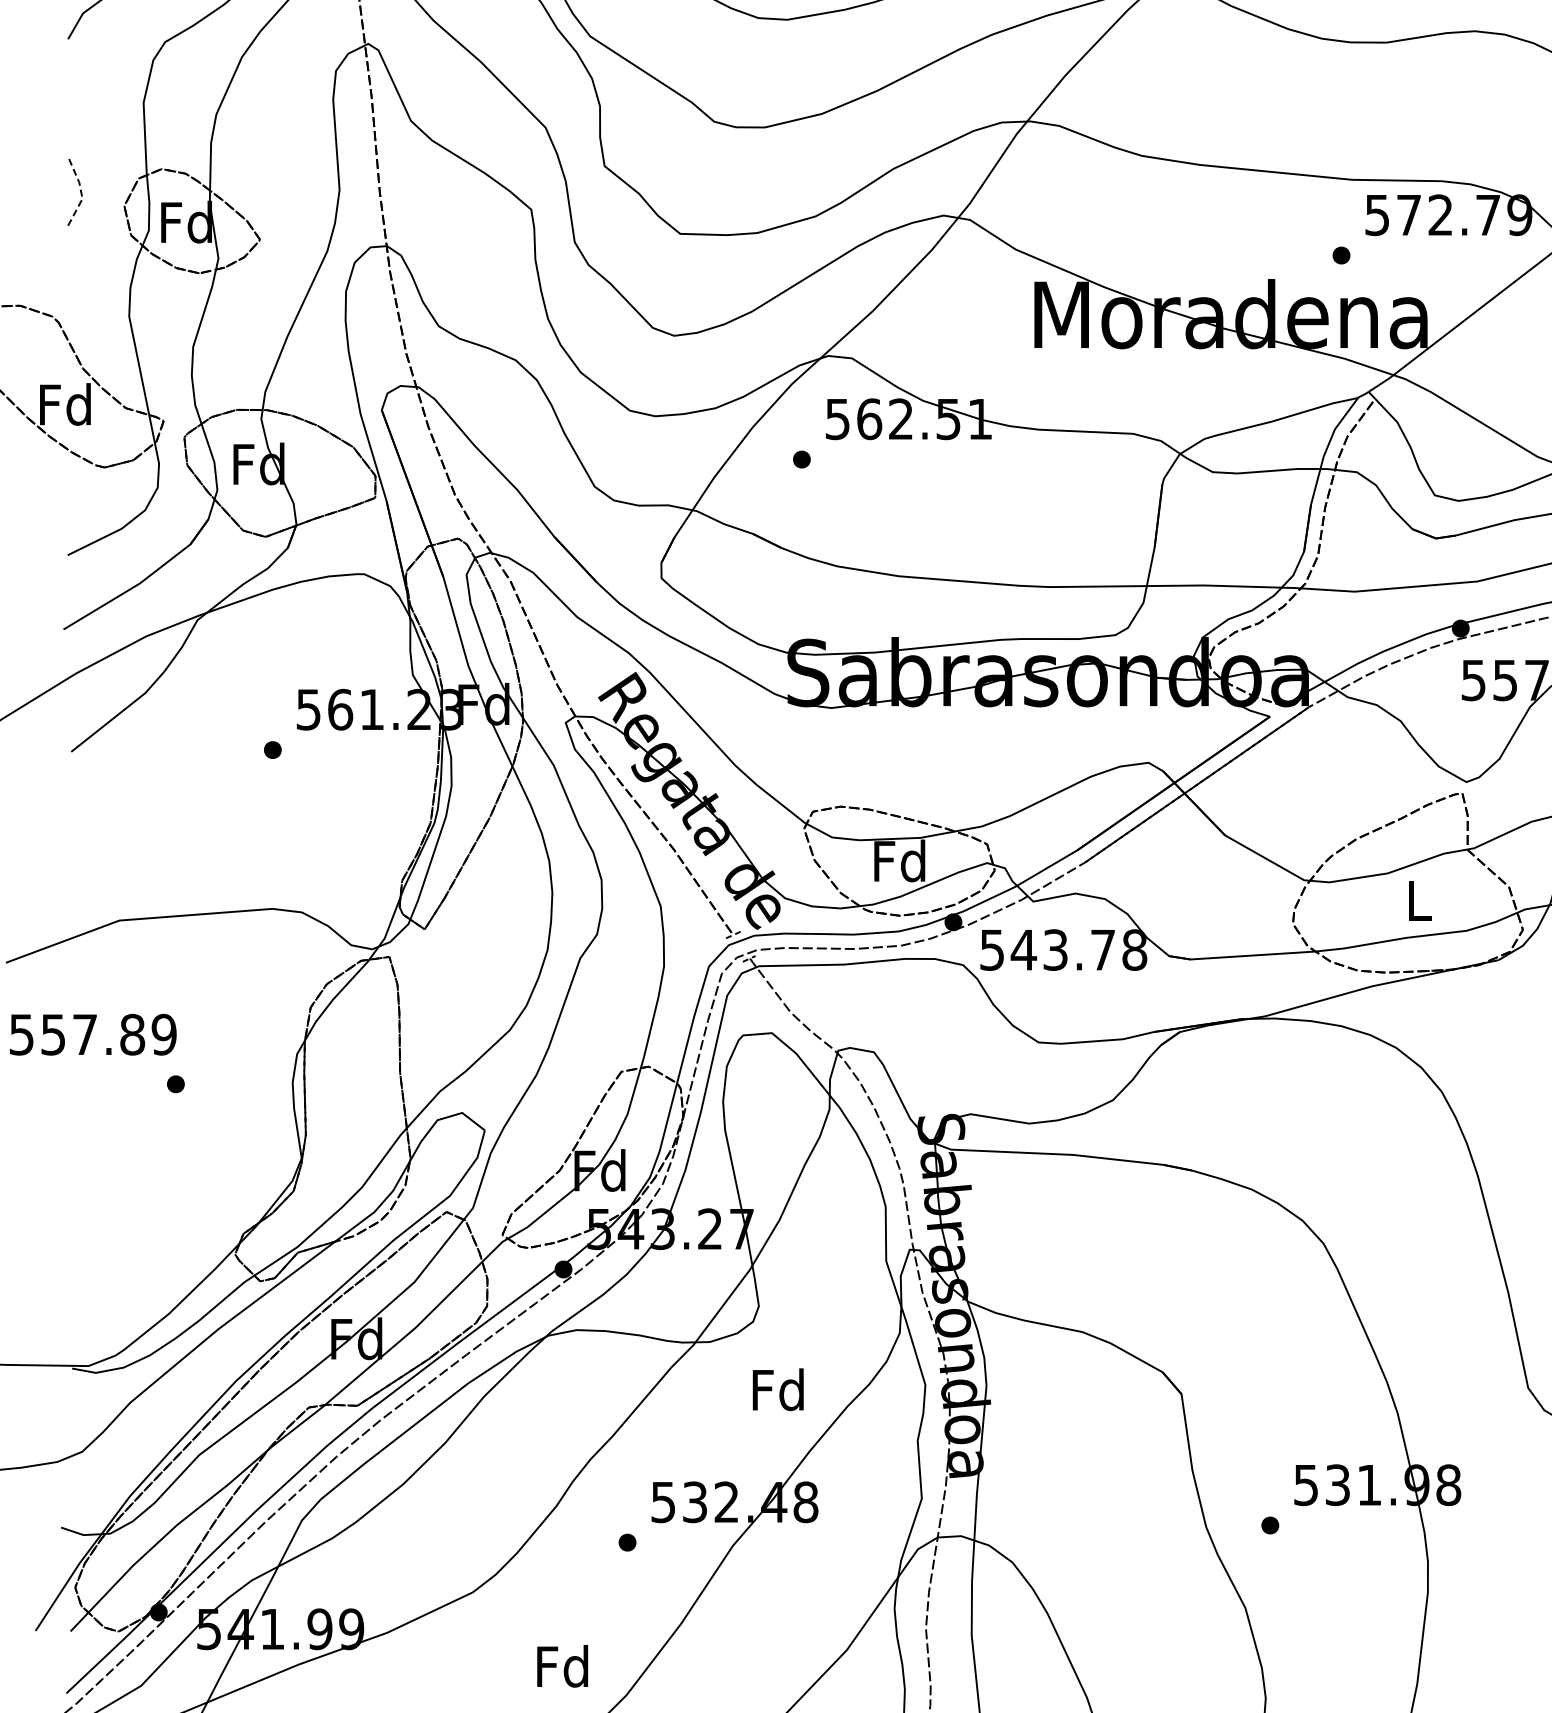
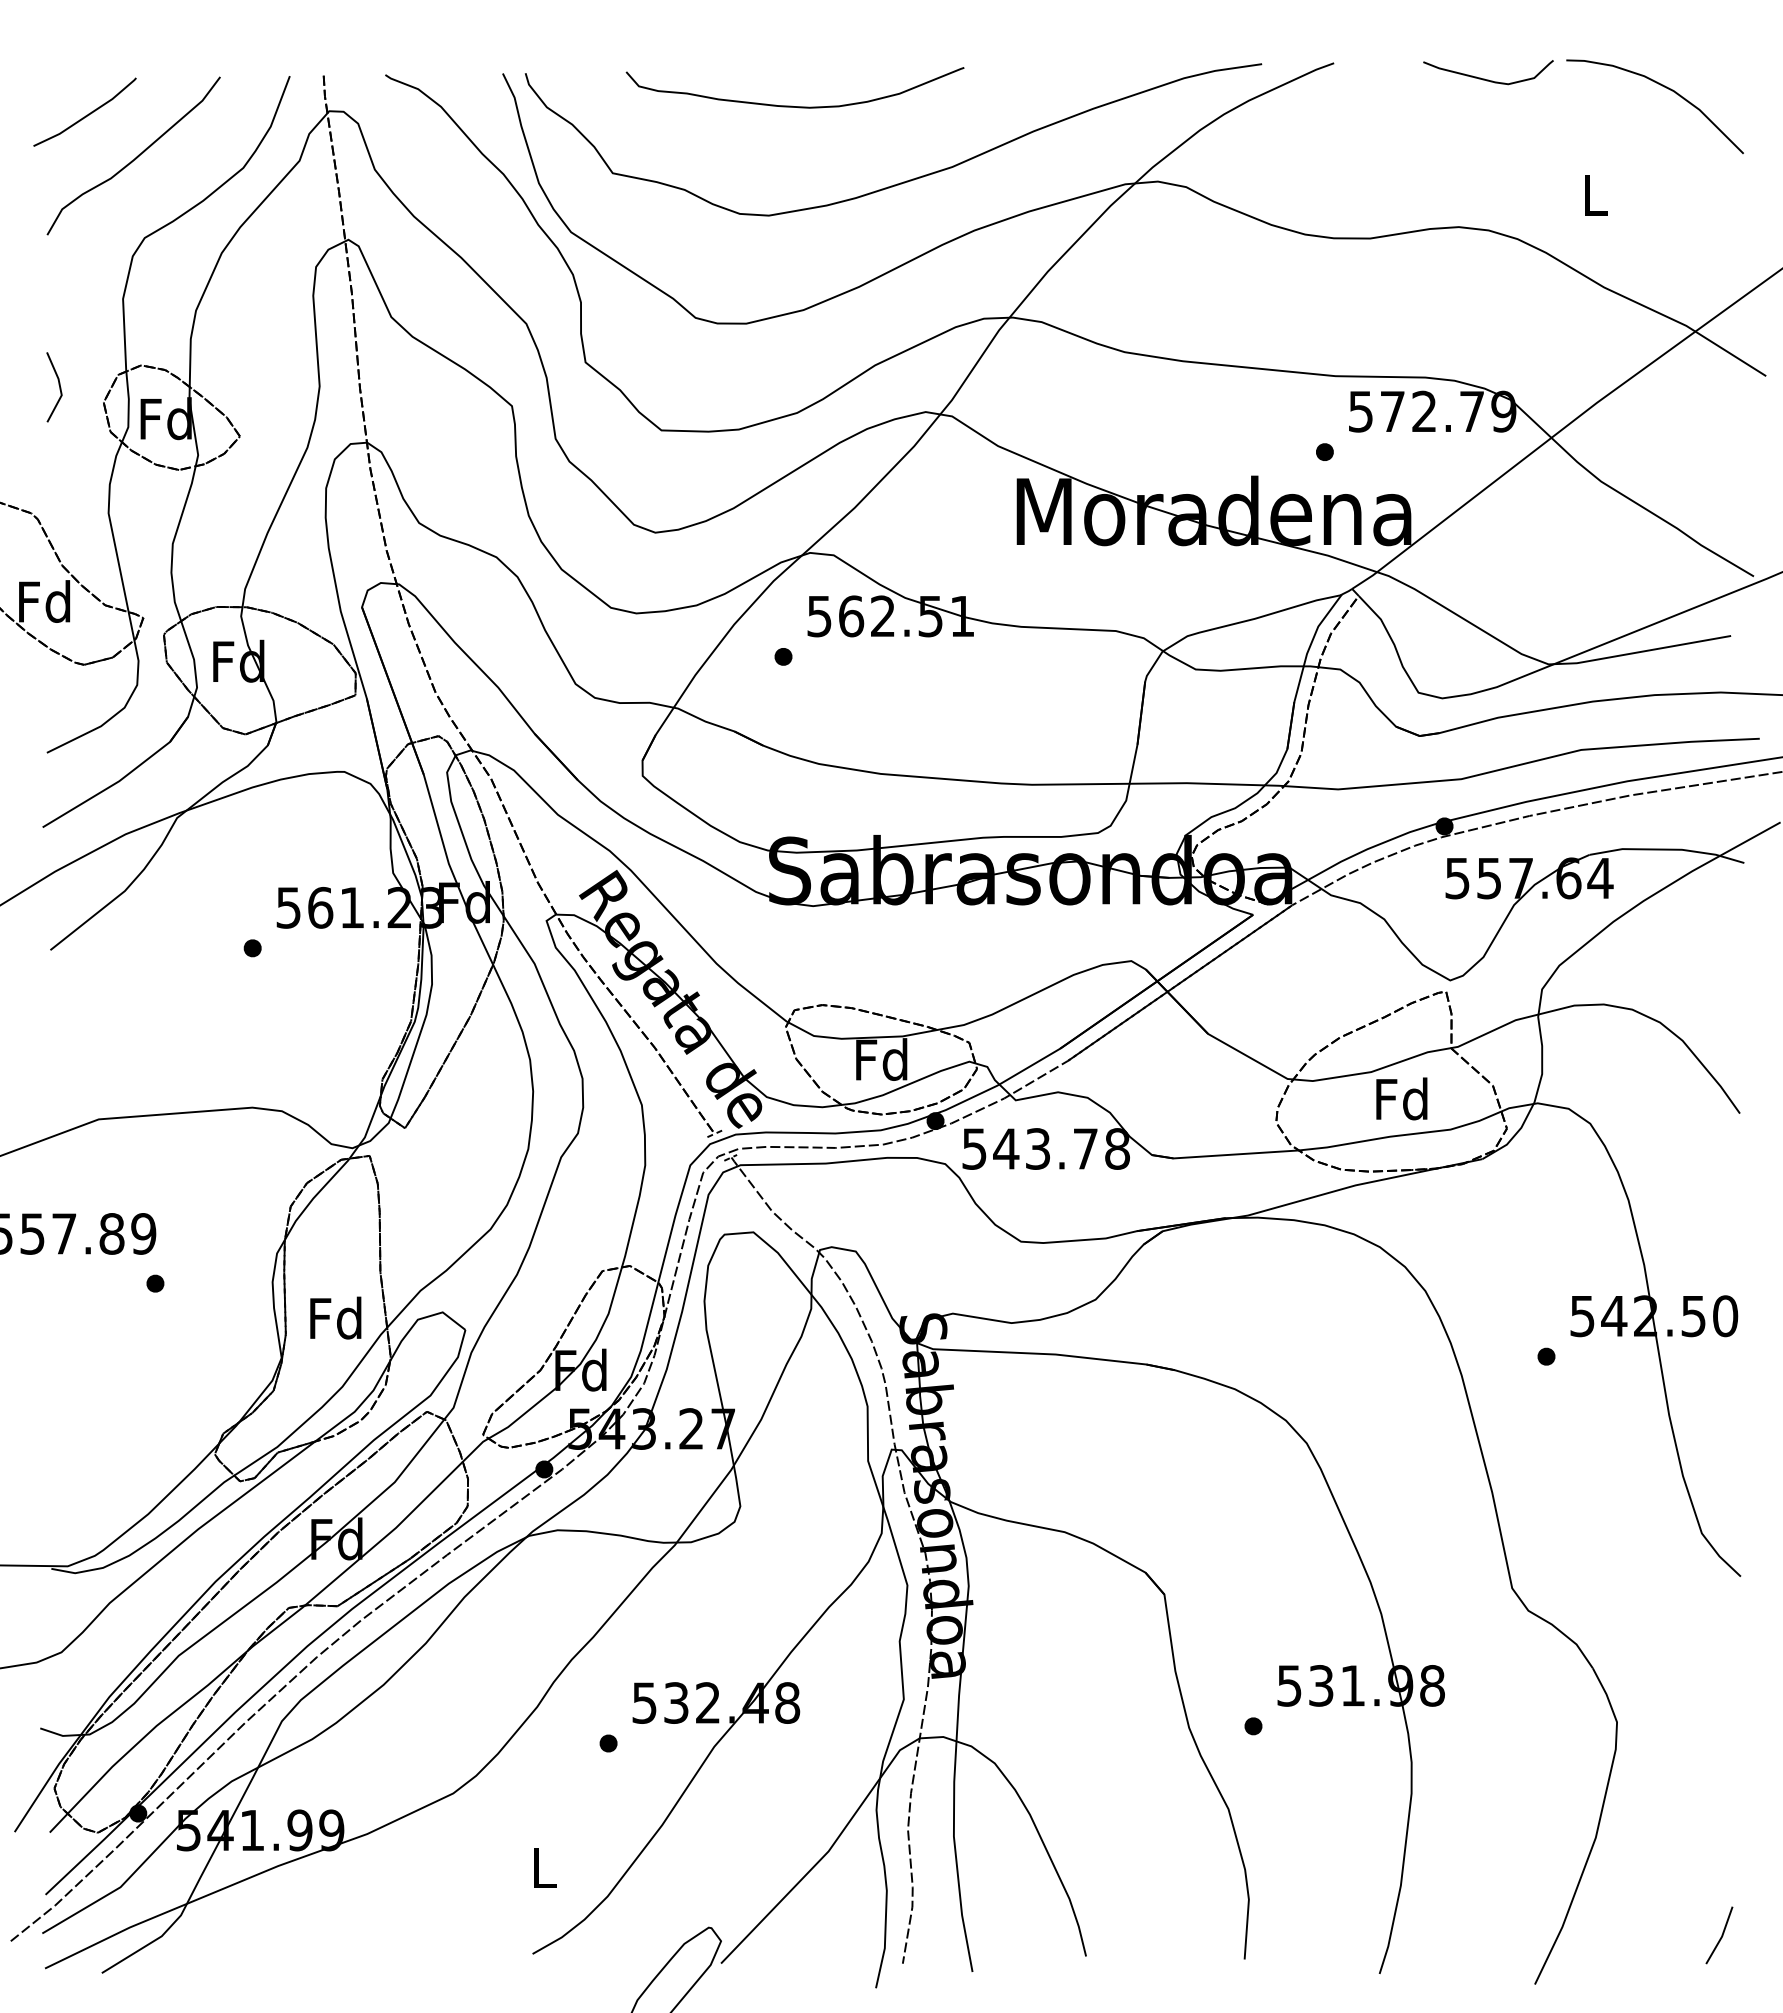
line: (81, 191) -> (60, 387), dashed -> solid
text: (1417, 899) -> (1401, 1098), L -> Fd
text: (777, 1389) -> (335, 1317), moved
text: (562, 1666) -> (543, 1867), Fd -> L

